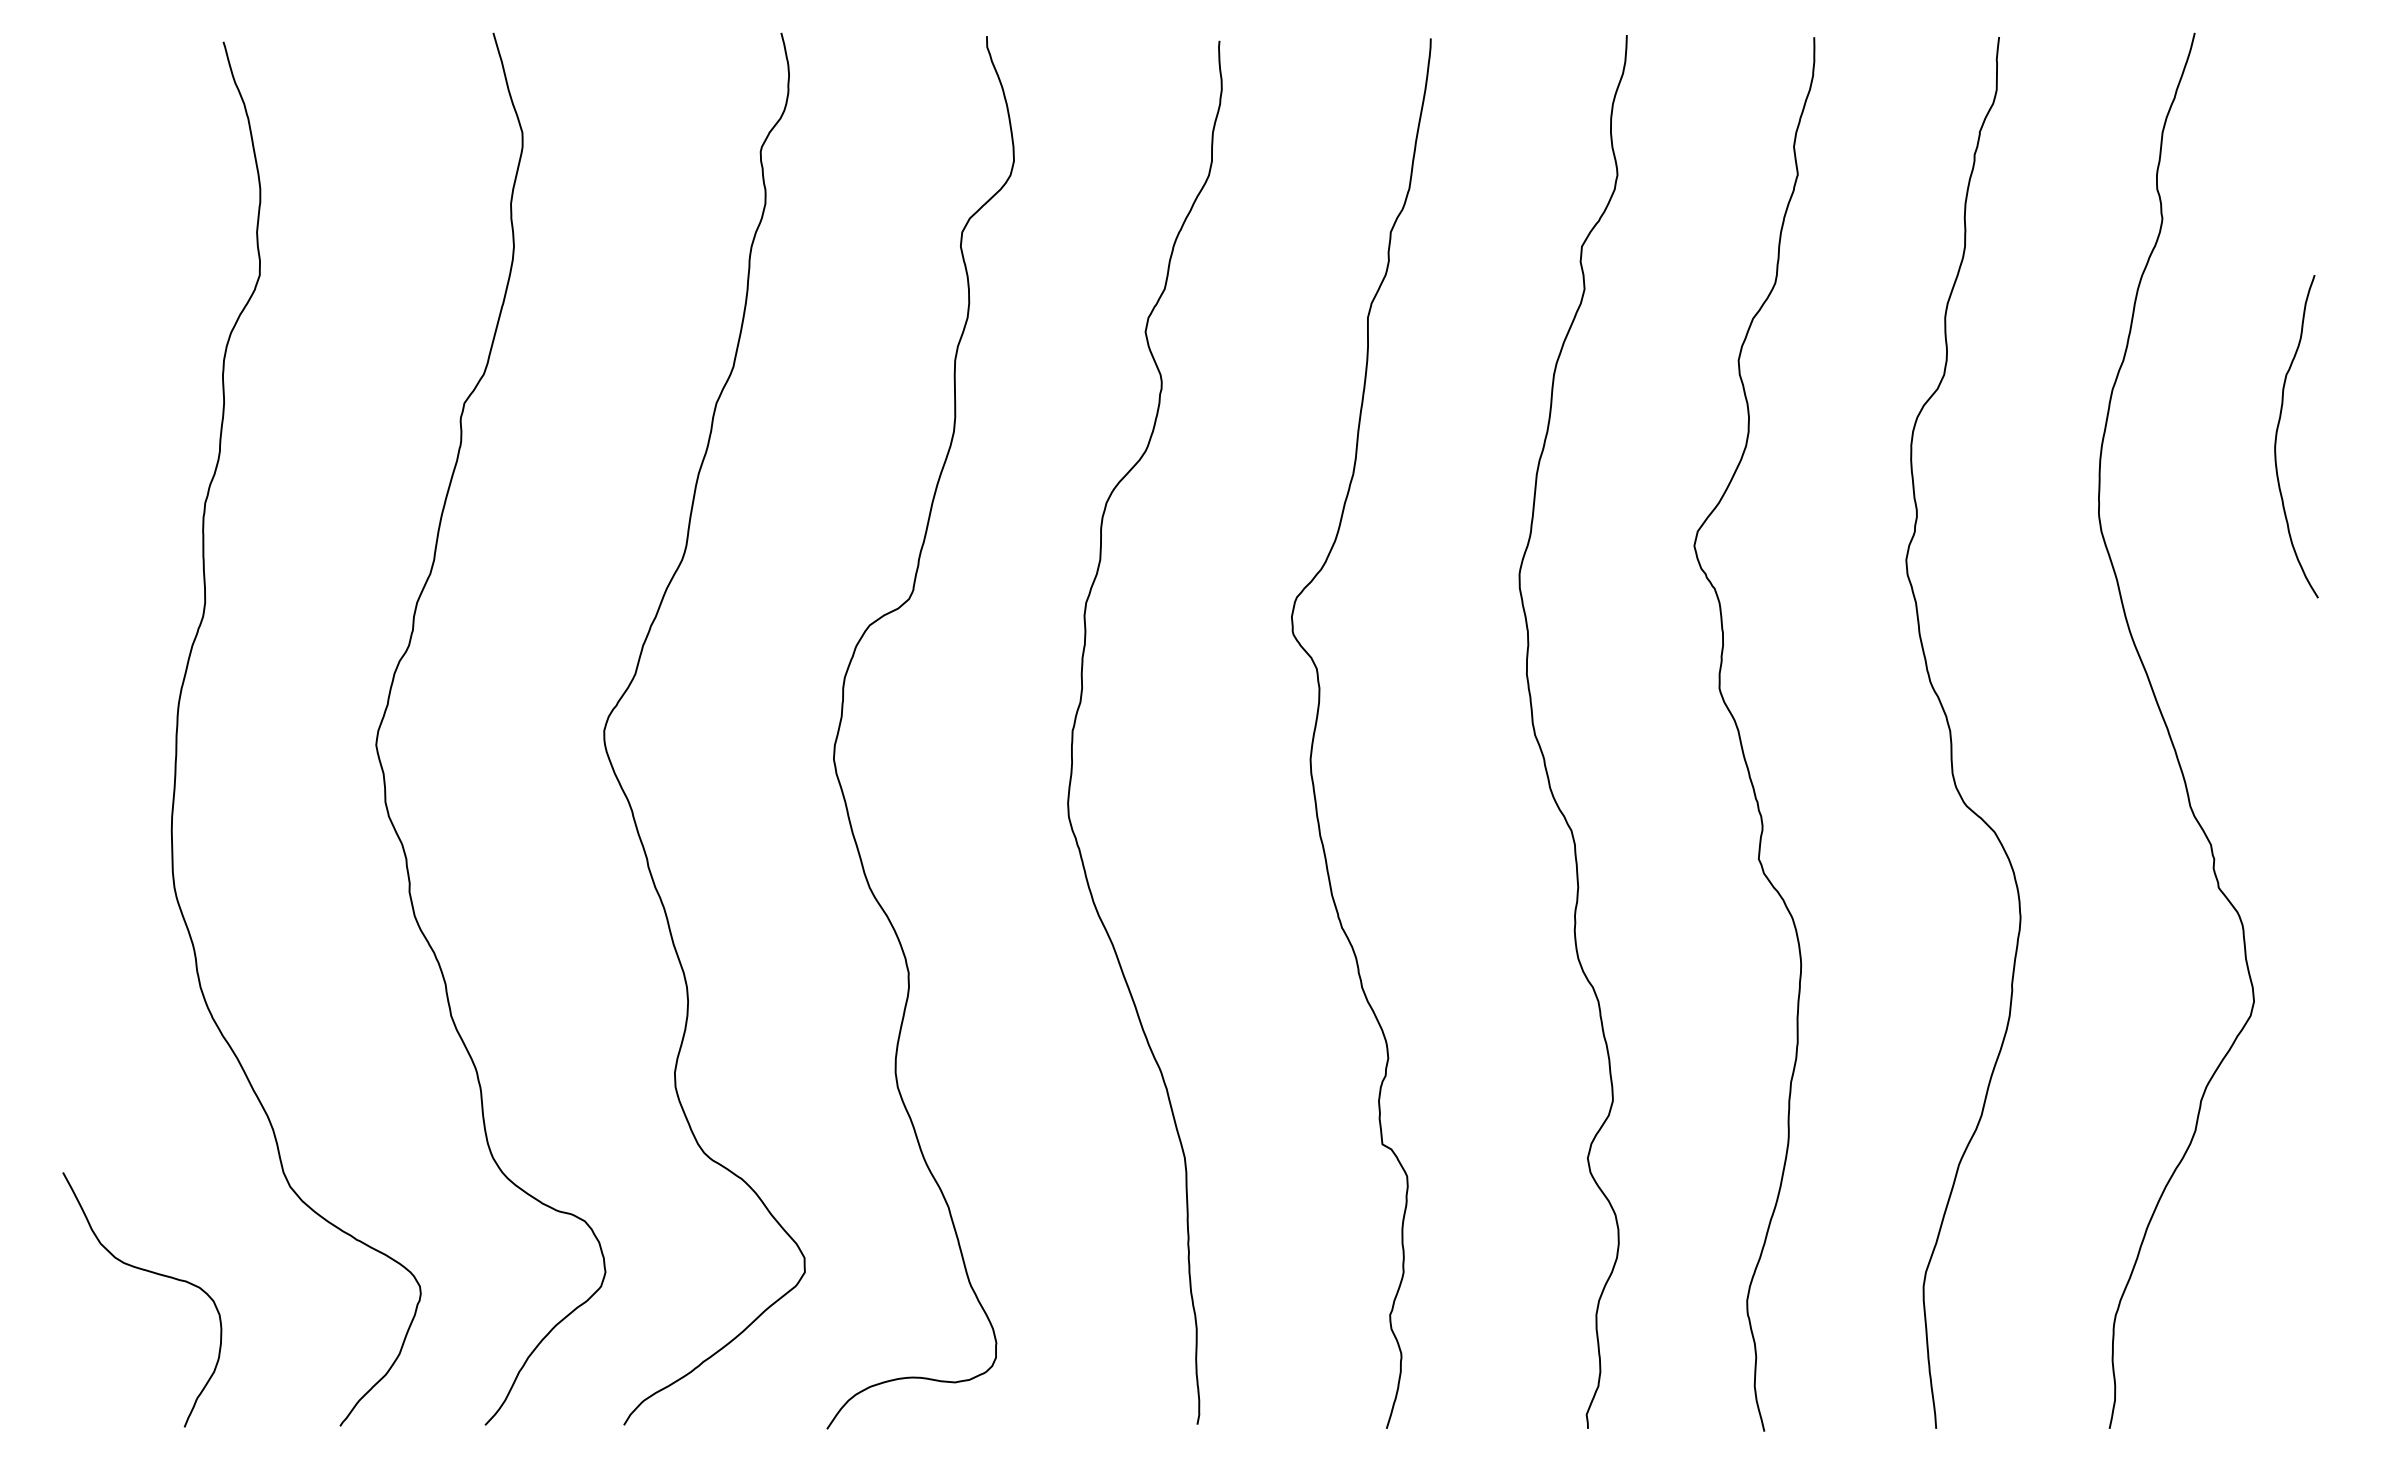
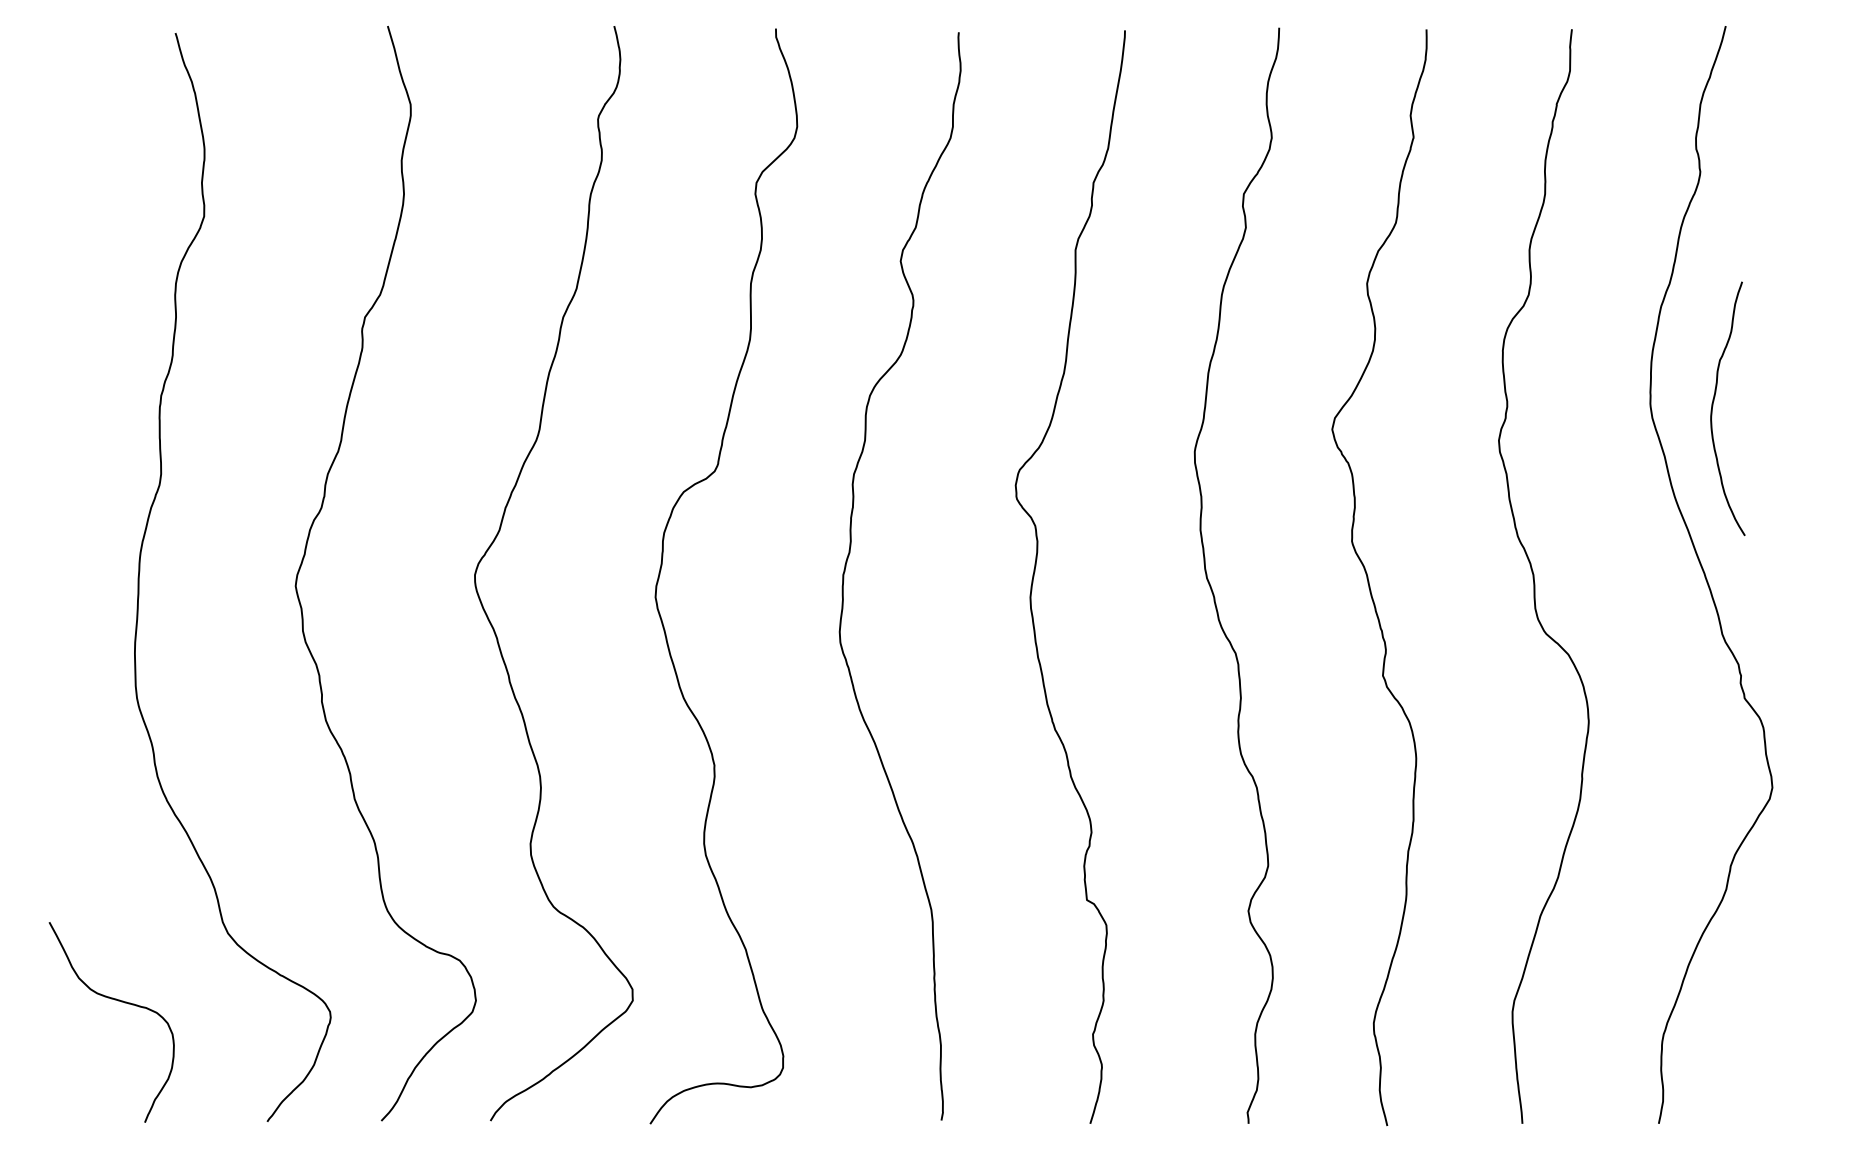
curve: (2277, 435) -> (1712, 407), moved

